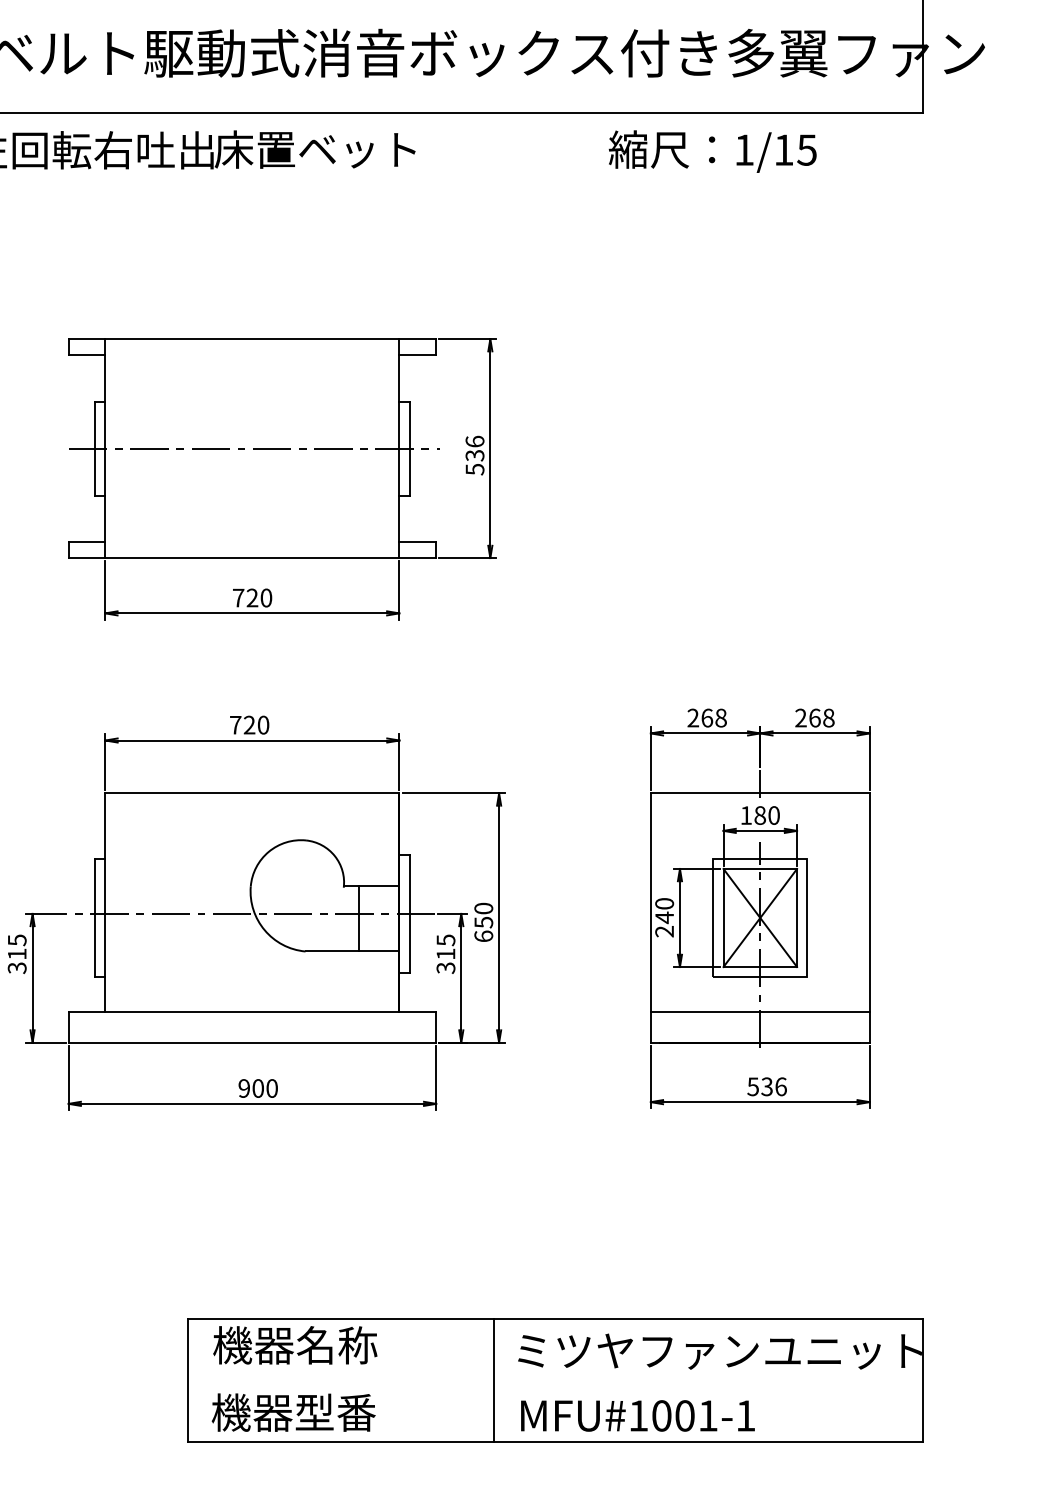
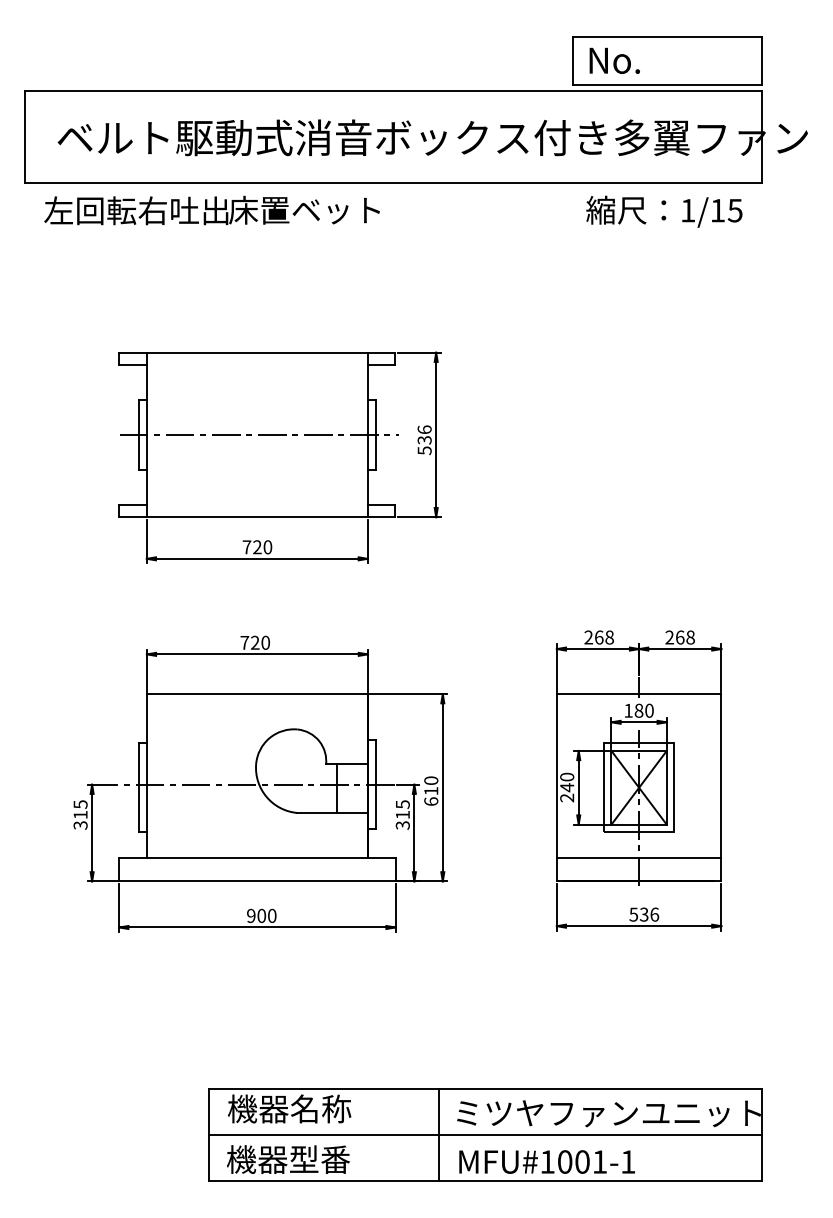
text: (712, 151) -> (664, 211), moved
text: (484, 922) -> (431, 791), 650 -> 610
line: (555, 1380) -> (485, 1135), added

